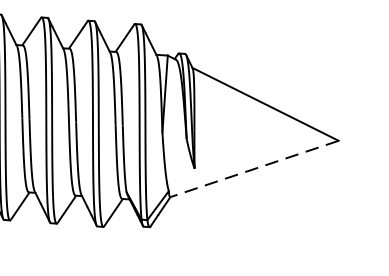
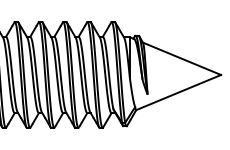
line: (254, 168) -> (178, 92), dashed -> solid

